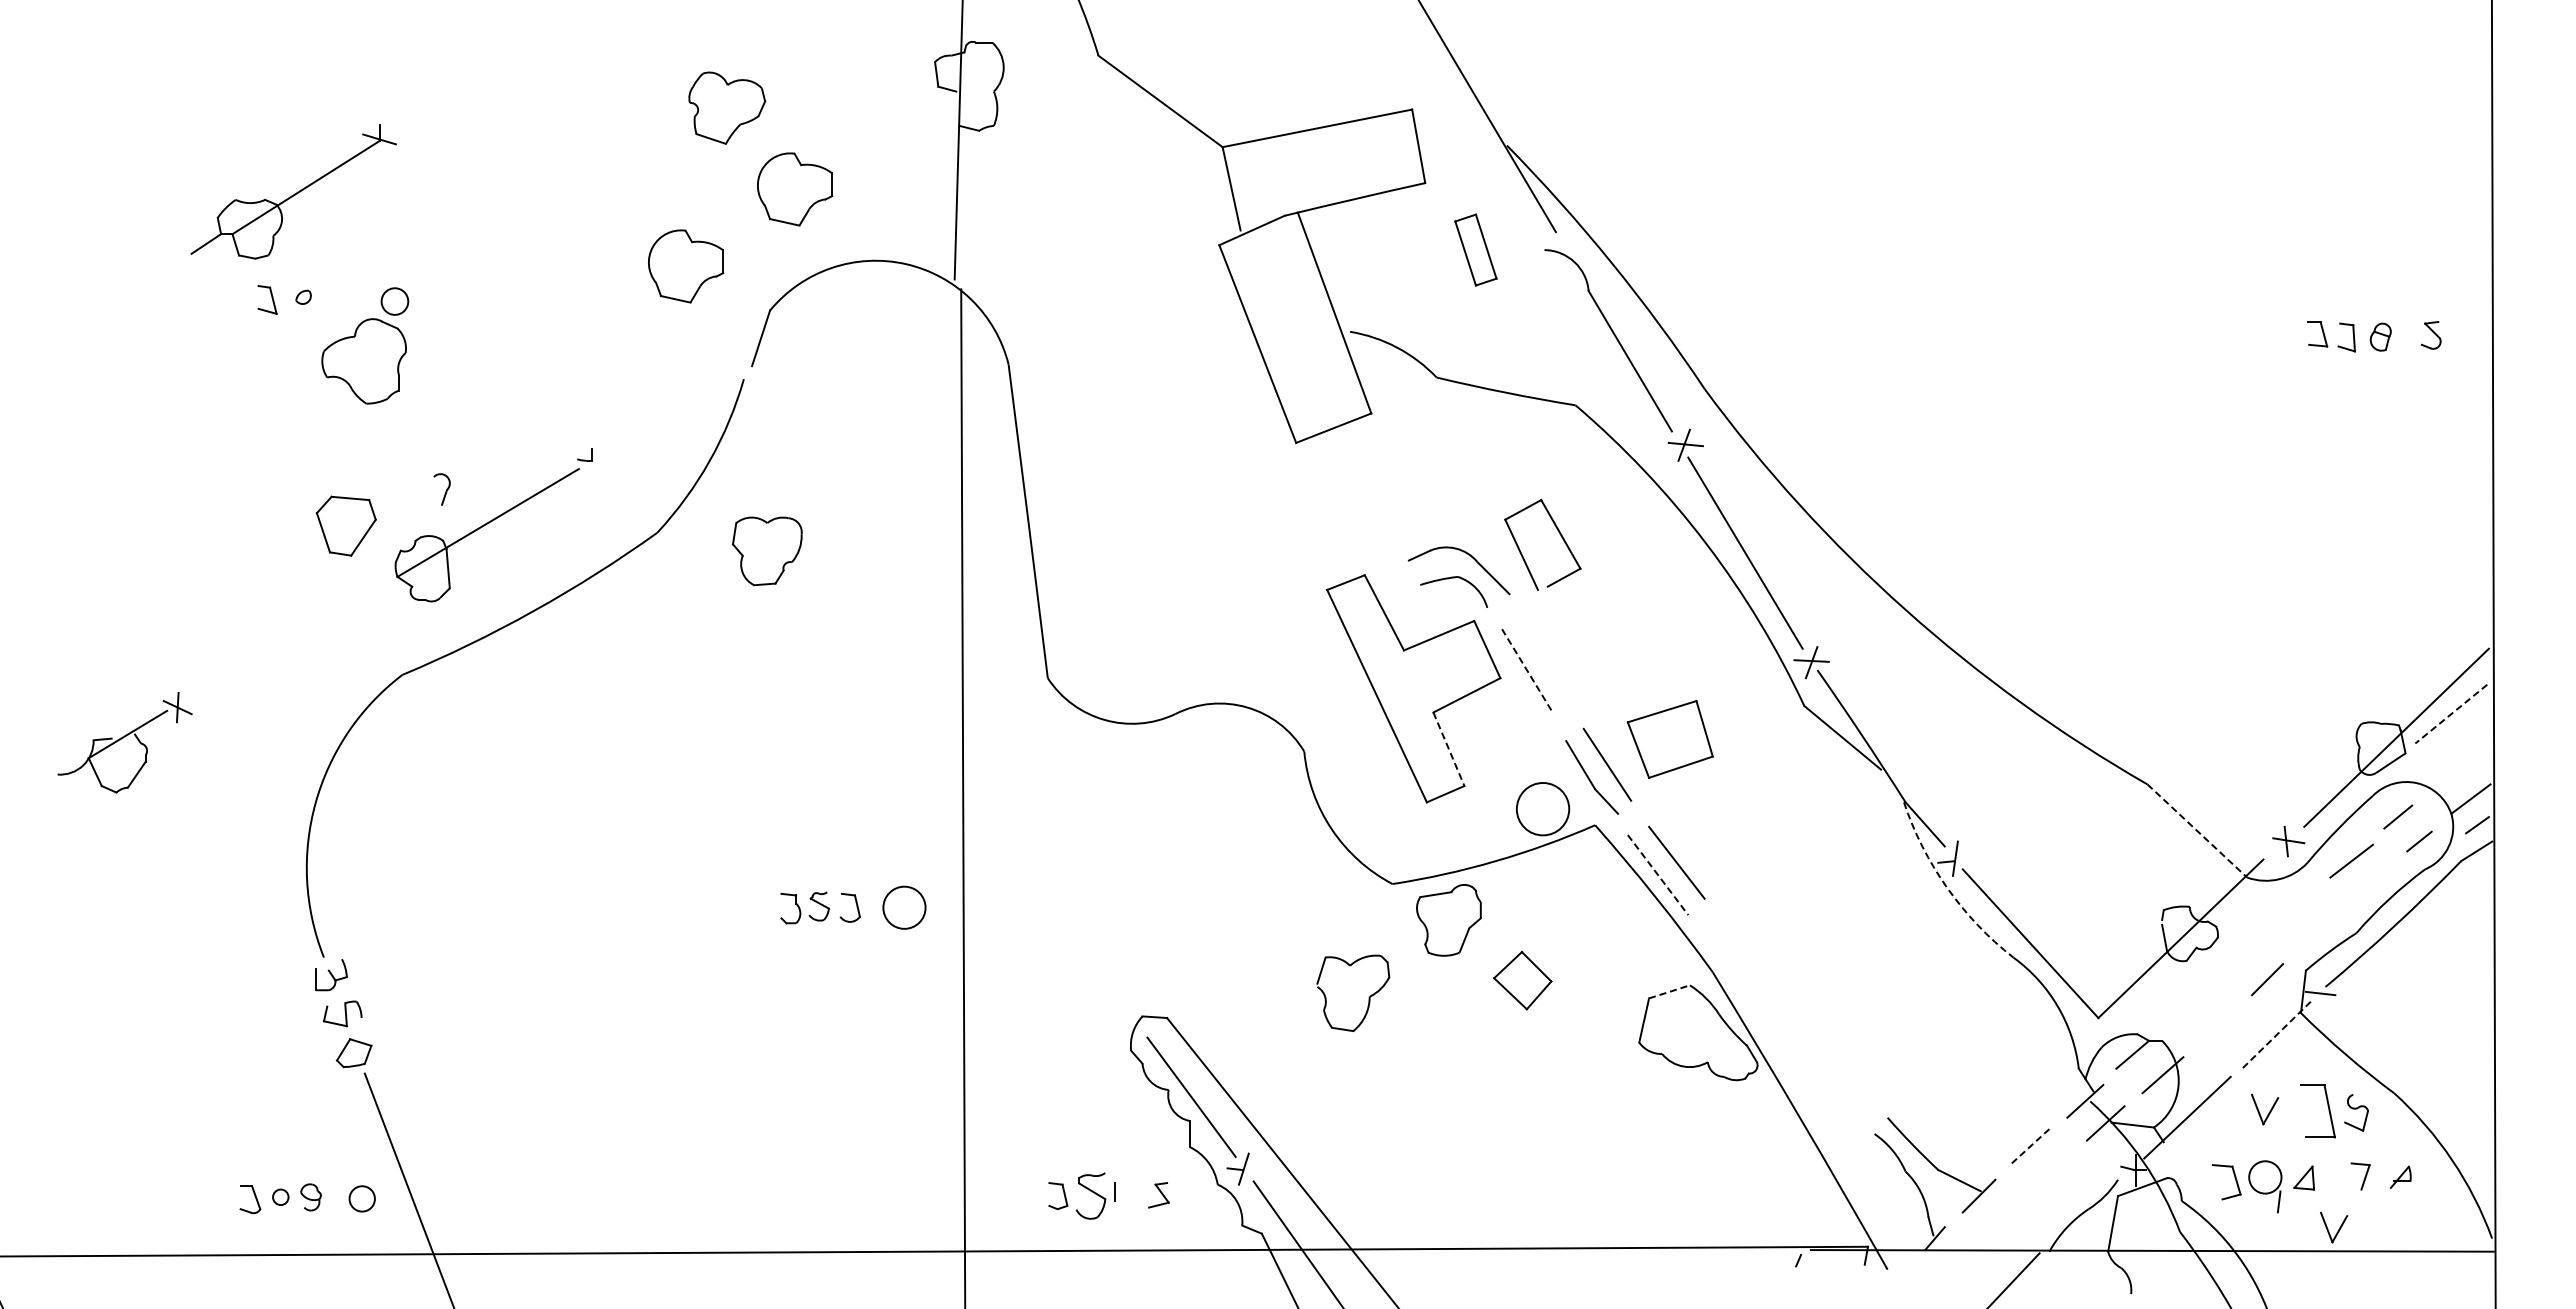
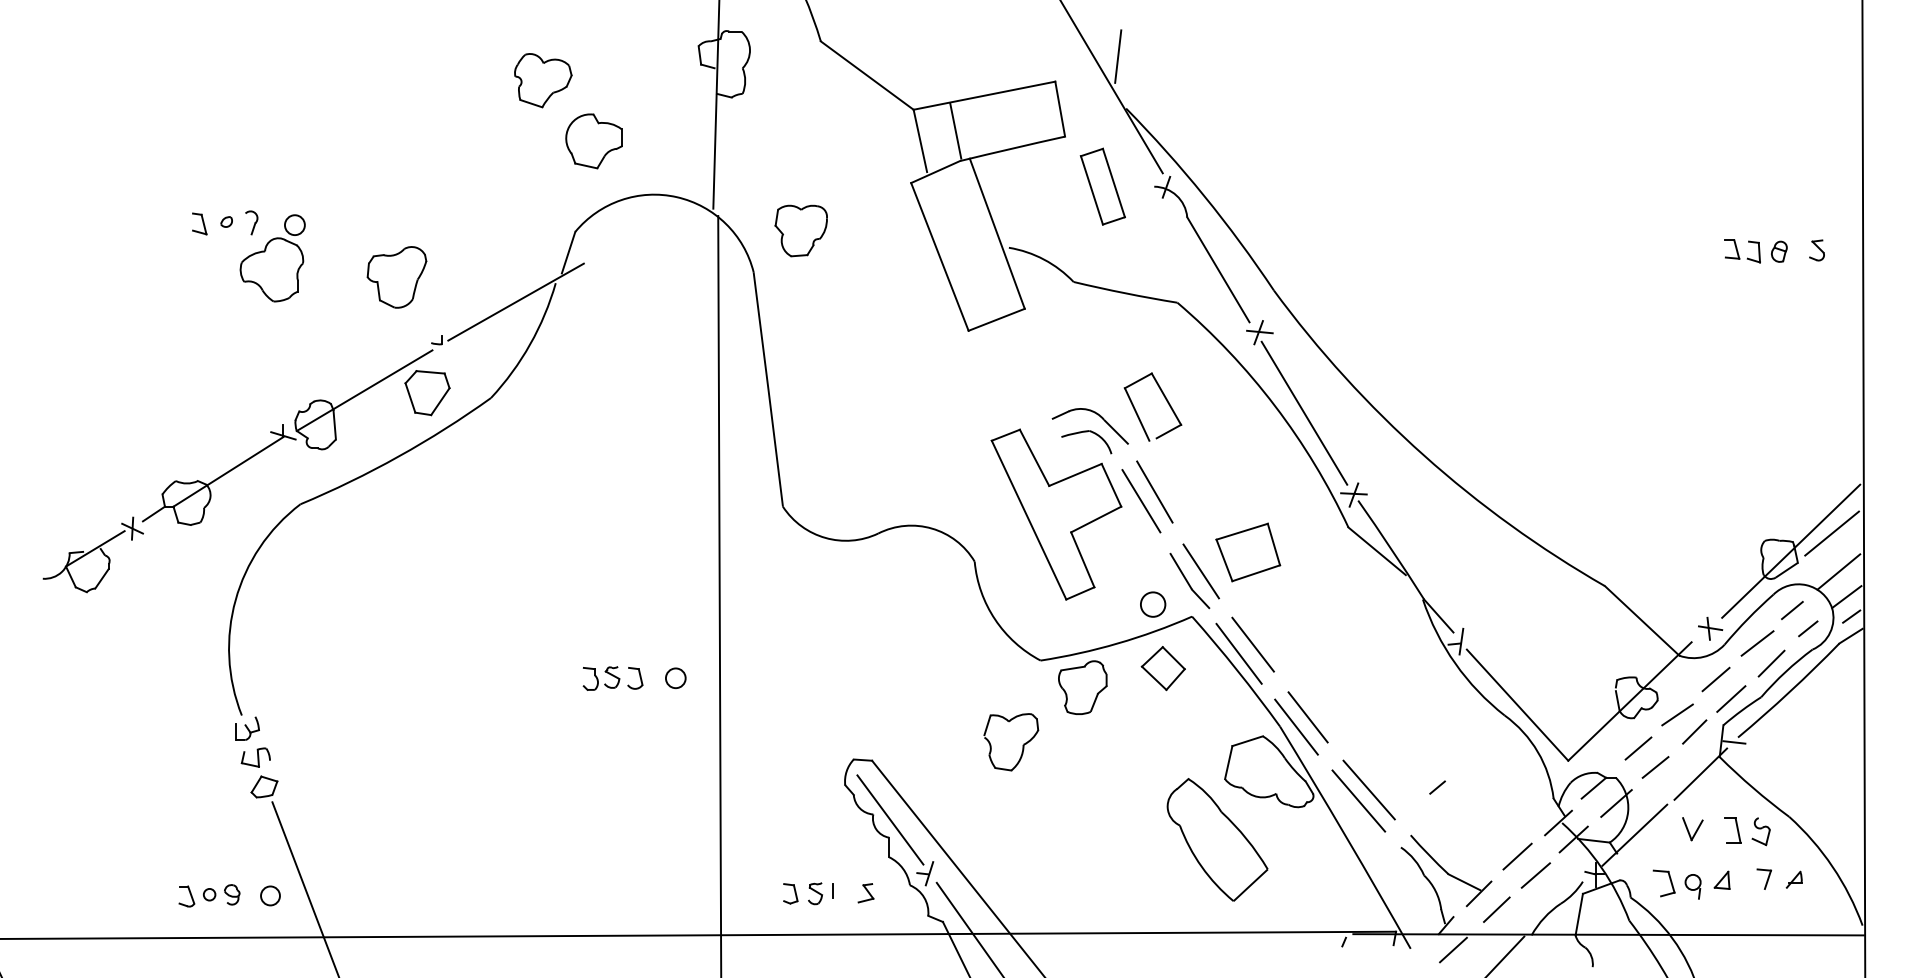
line: (1496, 75) -> (1118, 56), added
line: (1278, 175) -> (955, 130), added
part: (293, 191) -> (219, 474), moved
part: (1475, 249) -> (1102, 186), size x1.43
line: (1560, 250) -> (1166, 187), added
part: (686, 266) -> (512, 198), removed
part: (531, 370) -> (397, 276), added
line: (690, 404) -> (515, 302), added
part: (441, 489) -> (251, 222), moved
part: (345, 525) -> (426, 392), moved
part: (766, 551) -> (800, 231), moved
line: (1545, 658) -> (1154, 491), added
line: (1527, 670) -> (1141, 500), dashed -> solid
line: (2450, 714) -> (1831, 533), dashed -> solid
line: (1448, 749) -> (1082, 560), dashed -> solid
line: (2459, 765) -> (1838, 571), added
circle: (1542, 808) -> (1152, 604), size x0.62
line: (2197, 831) -> (1642, 621), dashed -> solid
line: (1658, 875) -> (1239, 654), dashed -> solid
line: (2370, 887) -> (1771, 663), added
arc: (1947, 888) -> (1455, 663), dashed -> solid
circle: (904, 907) -> (675, 678), size x0.62
line: (2296, 908) -> (1716, 678), added
line: (2316, 935) -> (1731, 699), added
line: (2244, 956) -> (1677, 714), added
line: (1750, 959) -> (1308, 716), added
line: (1734, 972) -> (1296, 726), added
part: (1522, 980) -> (1163, 668), moved
line: (1669, 991) -> (1247, 740), dashed -> solid
line: (2192, 1001) -> (1638, 748), added
line: (2215, 1026) -> (1655, 767), added
line: (2275, 1036) -> (1700, 774), dashed -> solid
line: (1923, 1053) -> (1437, 787), added
line: (1831, 1057) -> (1368, 790), added
line: (1818, 1071) -> (1359, 800), added
part: (2318, 1110) -> (1732, 829), size x0.62
part: (1628, 1123) -> (1217, 839), added
line: (2030, 1145) -> (1517, 856), dashed -> solid
line: (2054, 1171) -> (1535, 875), added
part: (2265, 1186) -> (1693, 886), size x0.62
part: (1091, 1195) -> (815, 893), size x0.62
line: (2002, 1217) -> (1496, 909), added
part: (2334, 1227) -> (1744, 917), removed
line: (1944, 1270) -> (1453, 949), added

